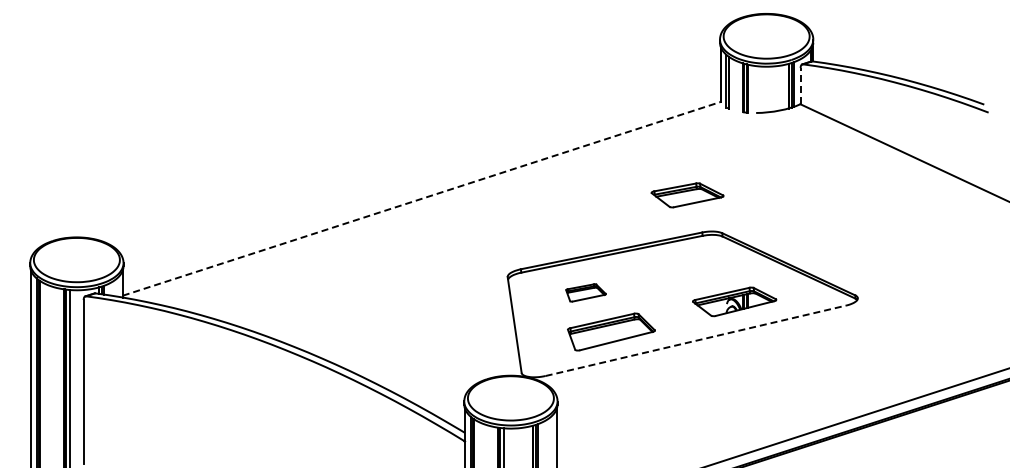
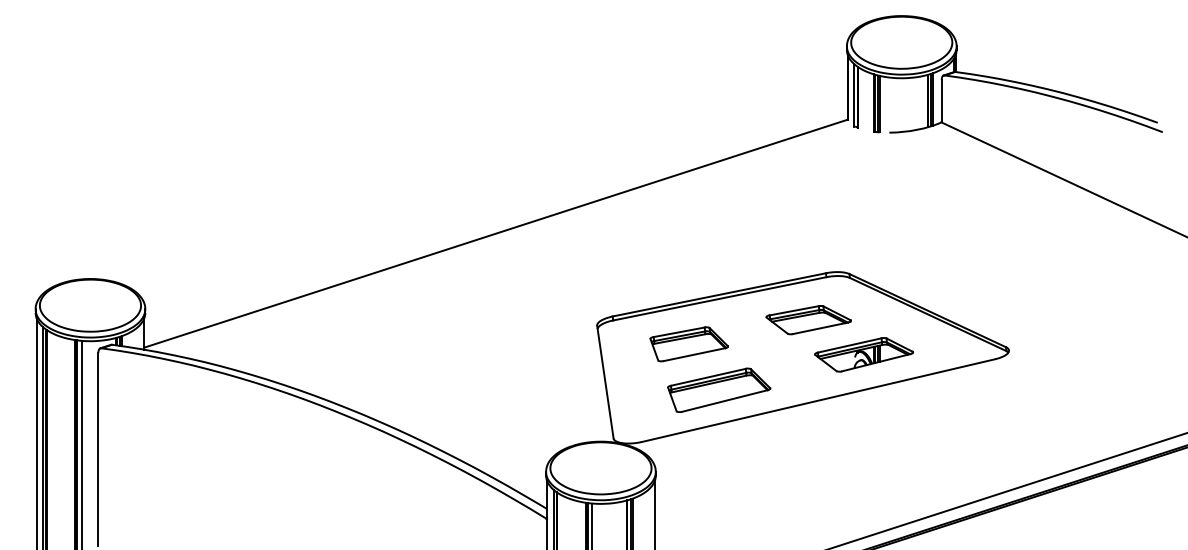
line: (800, 85) -> (941, 100), dashed -> solid
part: (687, 195) -> (808, 320), moved
line: (422, 198) -> (496, 233), dashed -> solid
part: (585, 292) -> (688, 343), size x1.67
line: (696, 340) -> (819, 400), dashed -> solid

